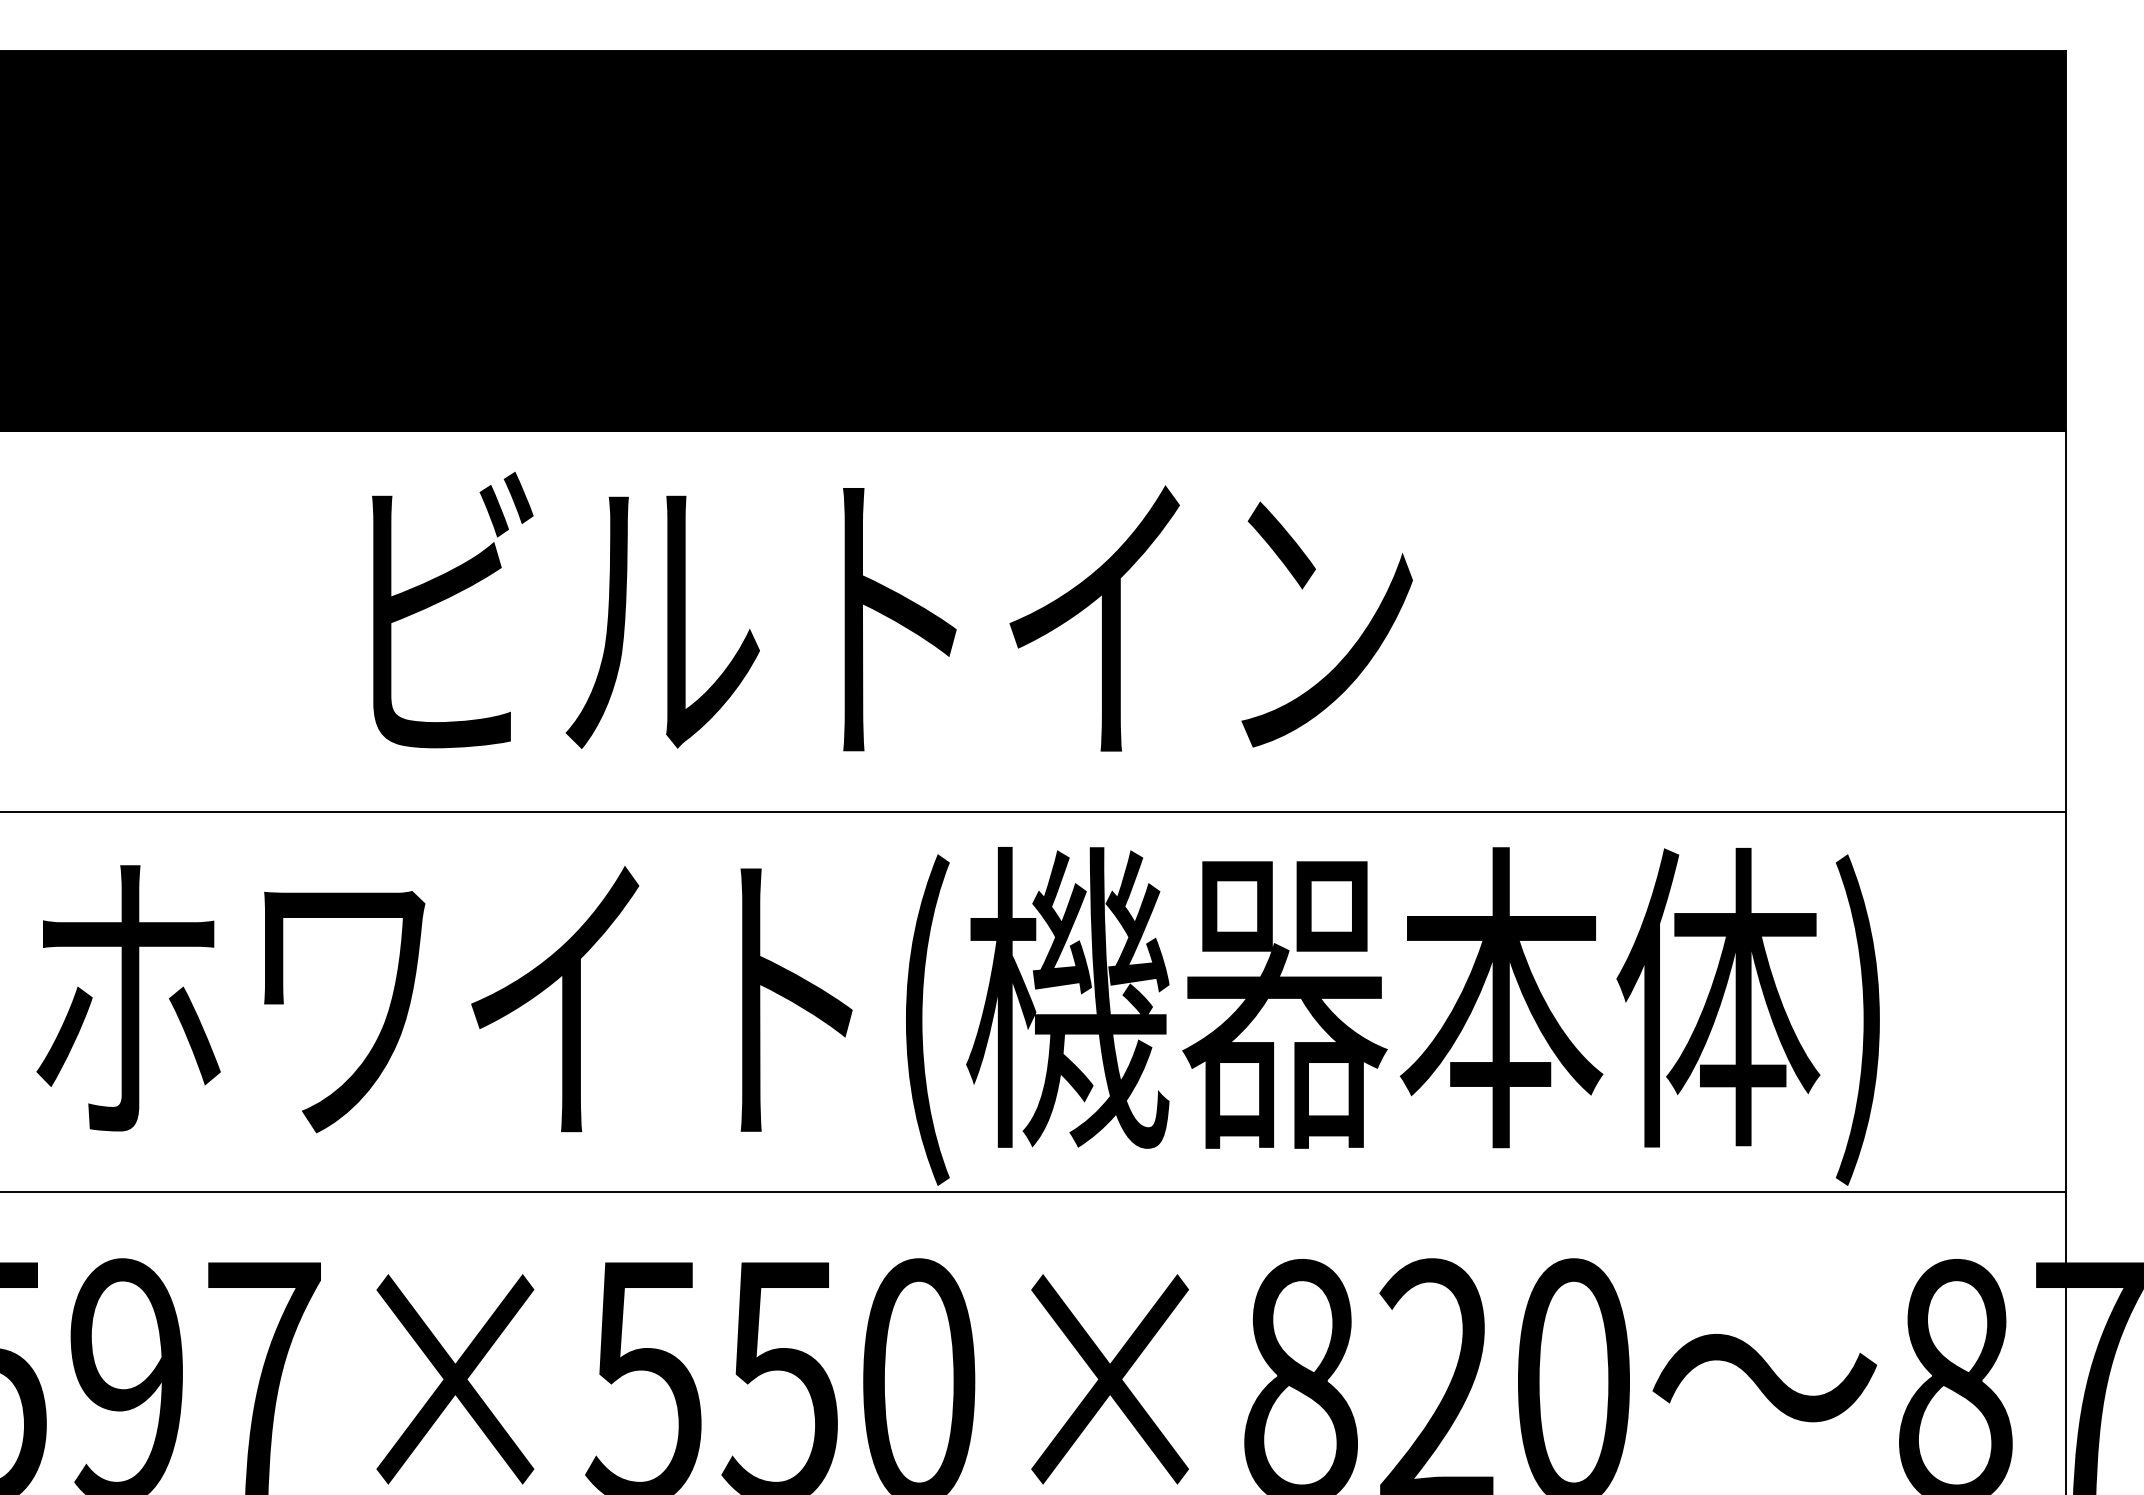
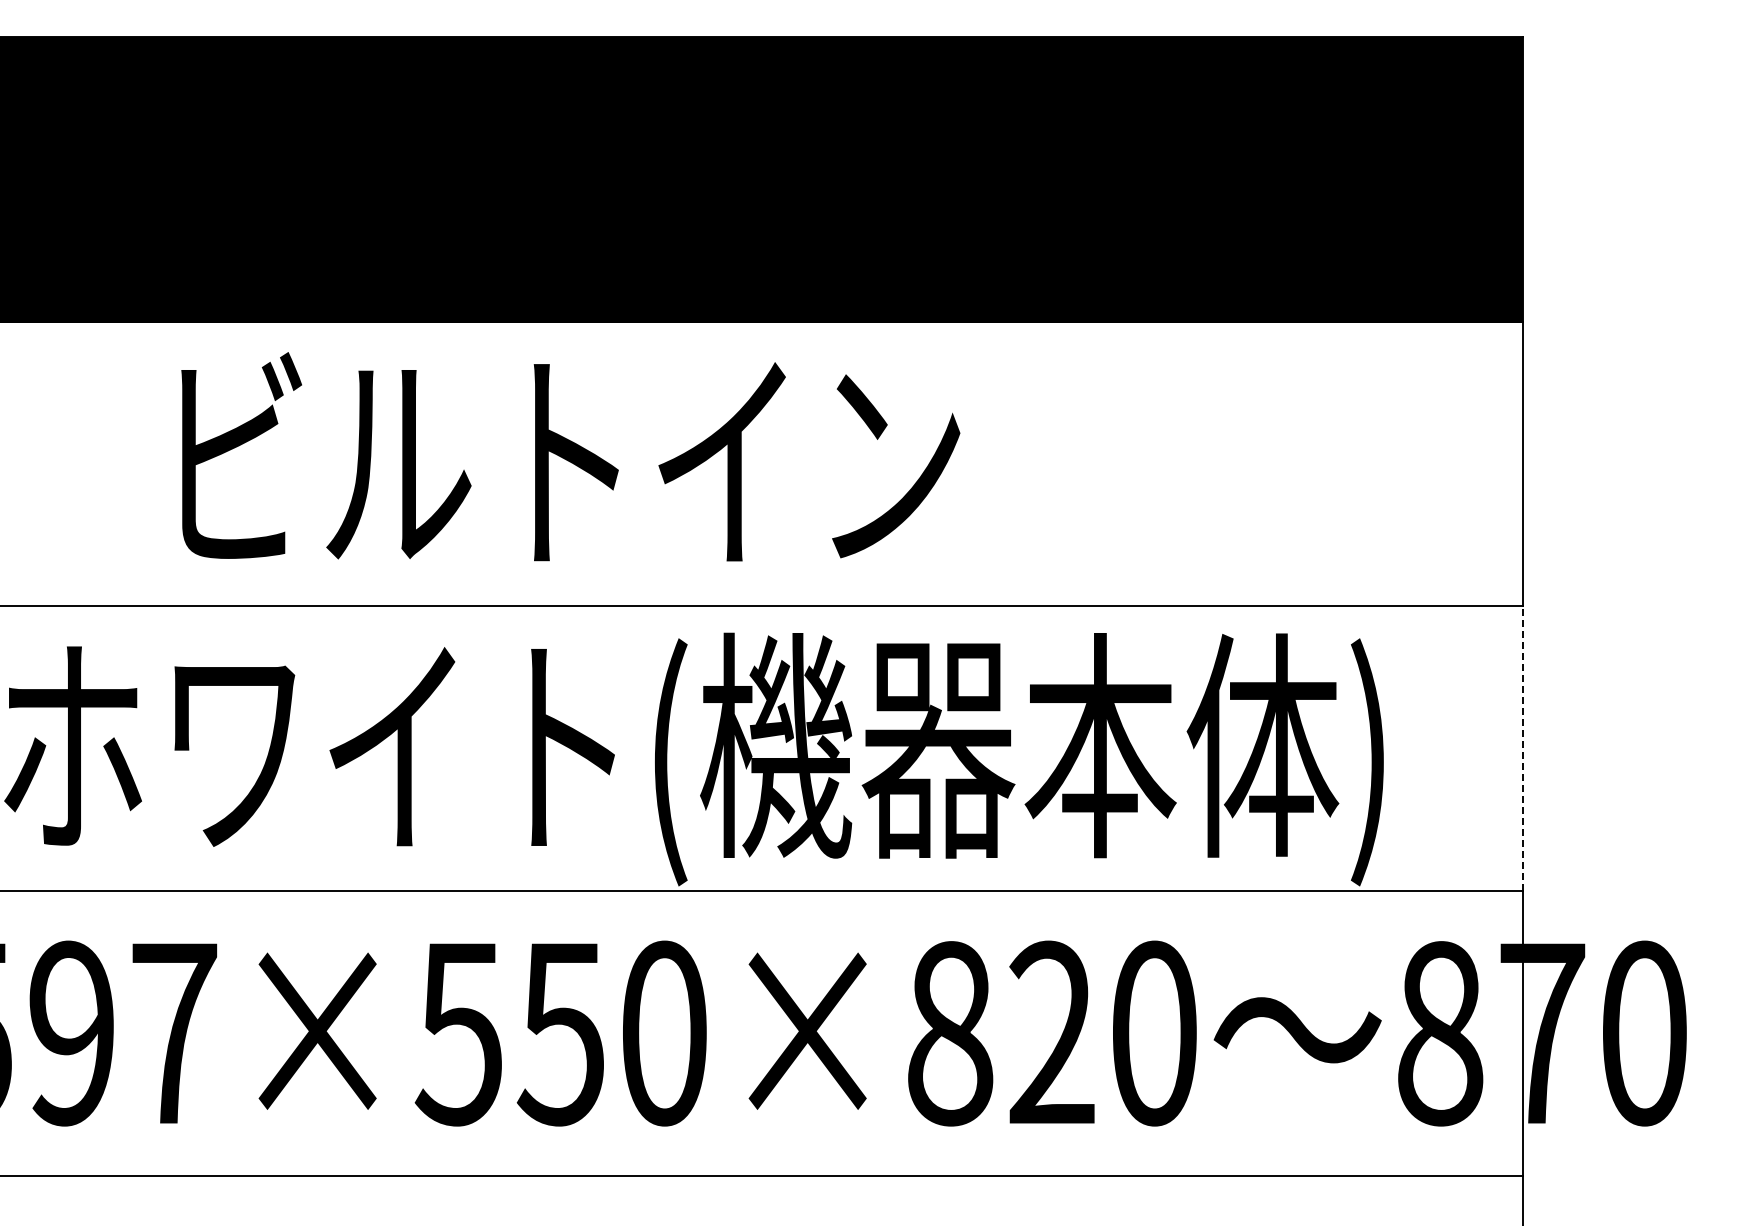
text: (892, 611) -> (570, 456), moved
line: (2065, 1001) -> (1522, 748), solid -> dashed

